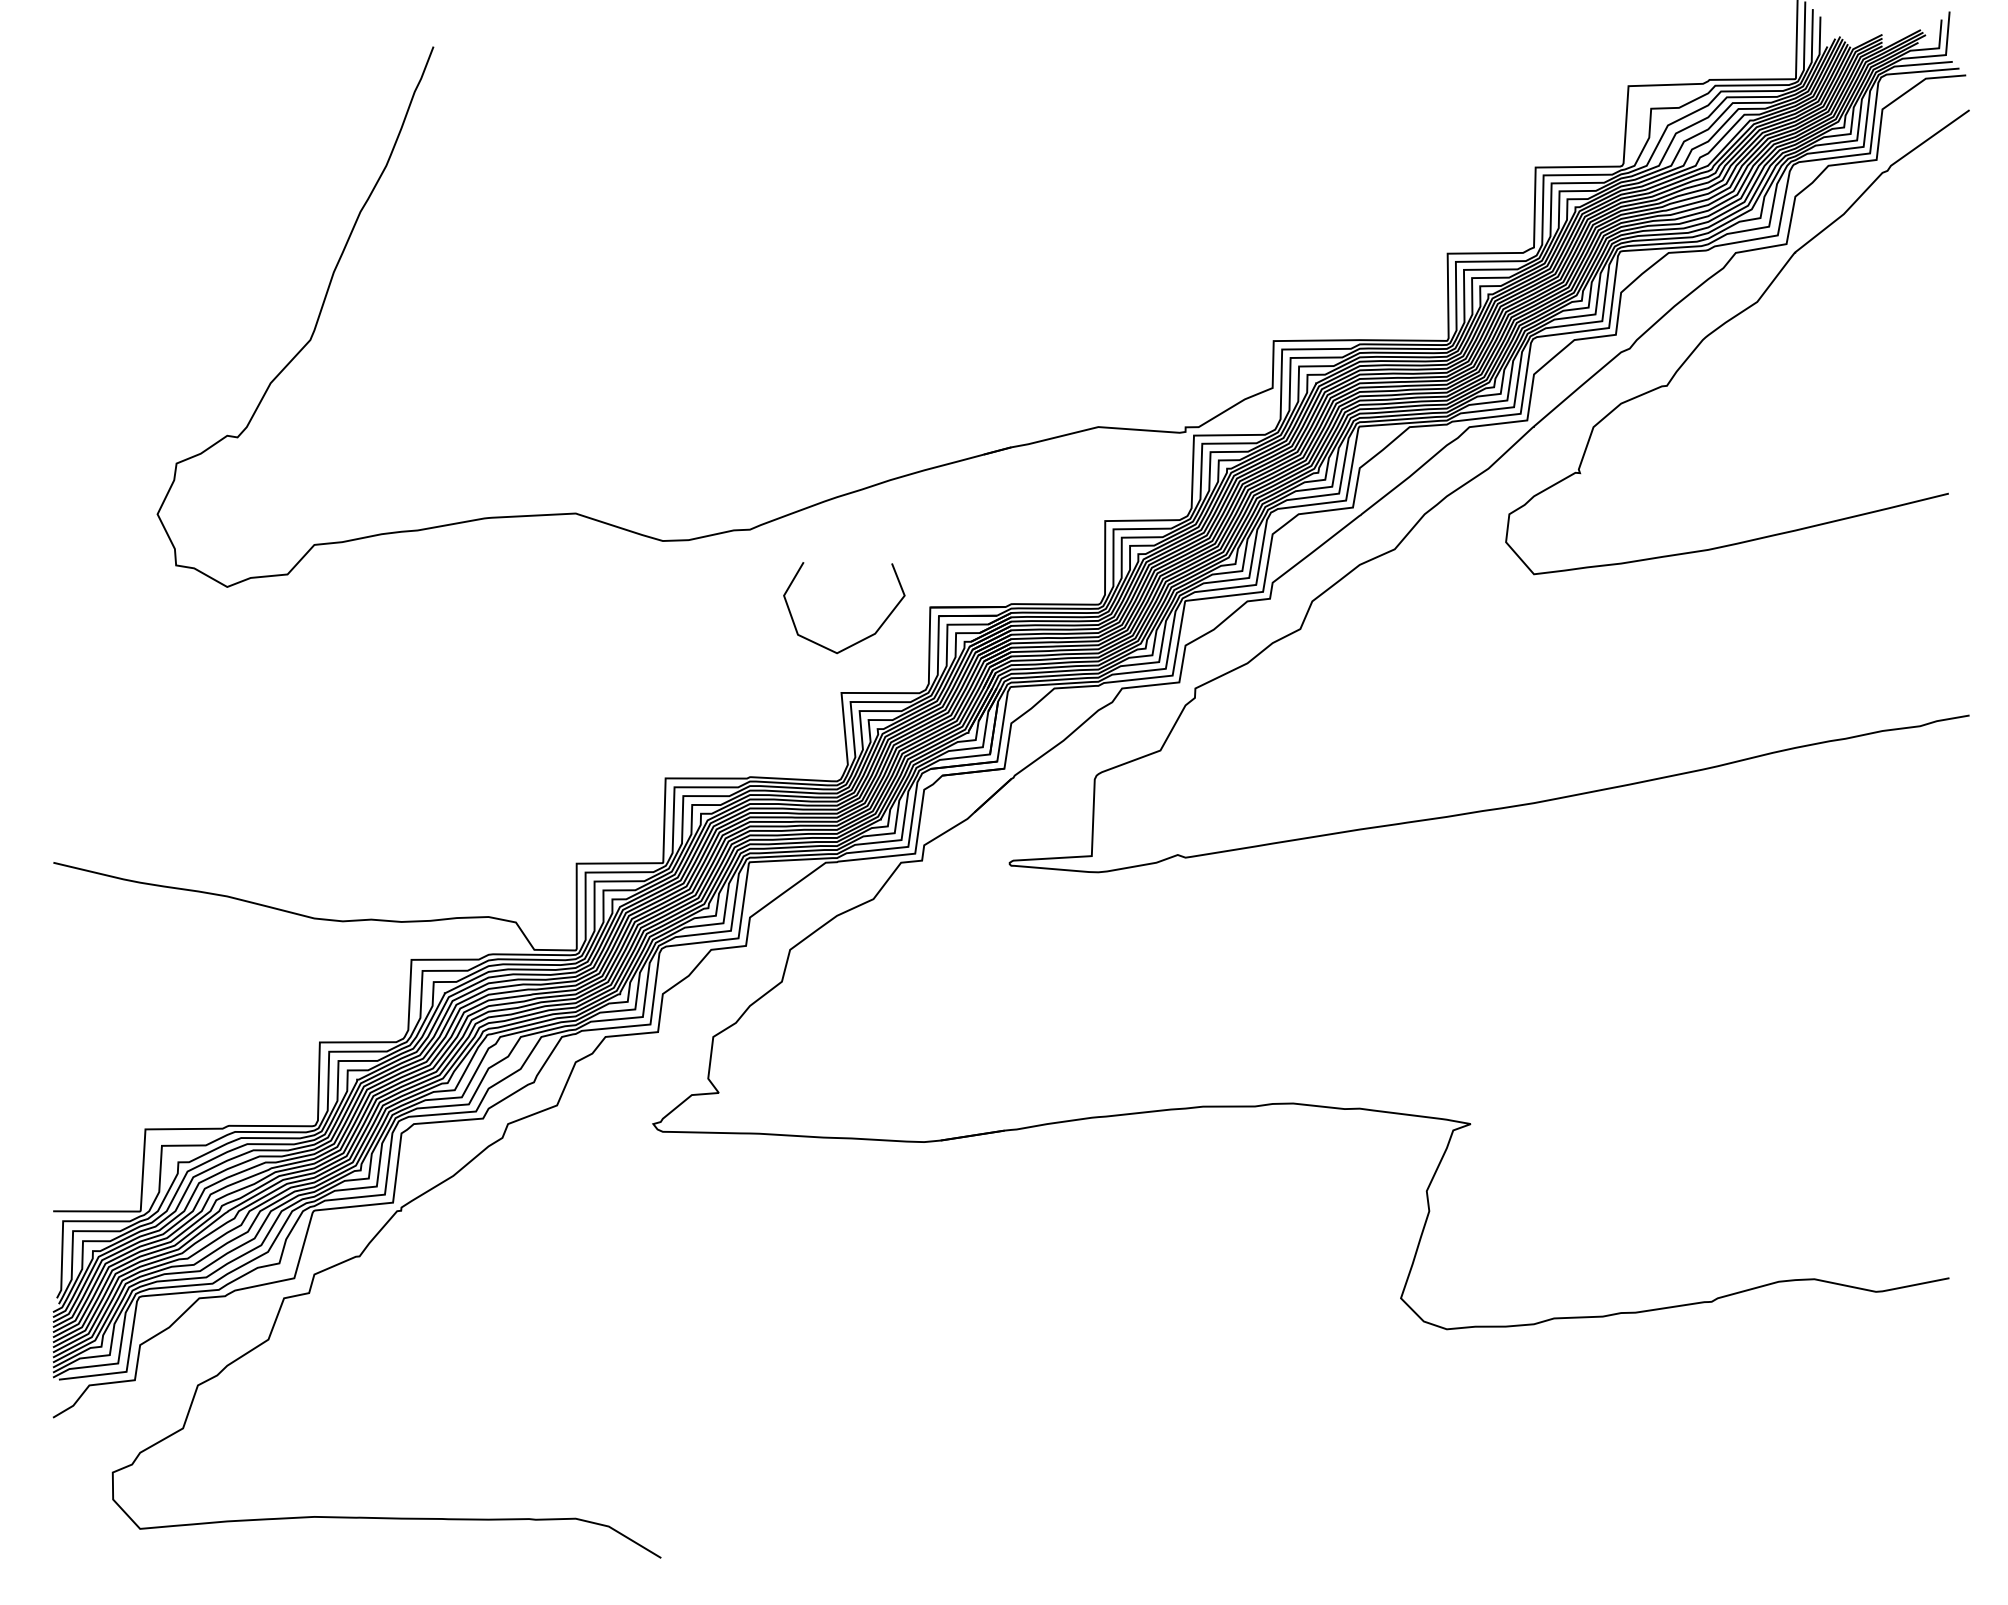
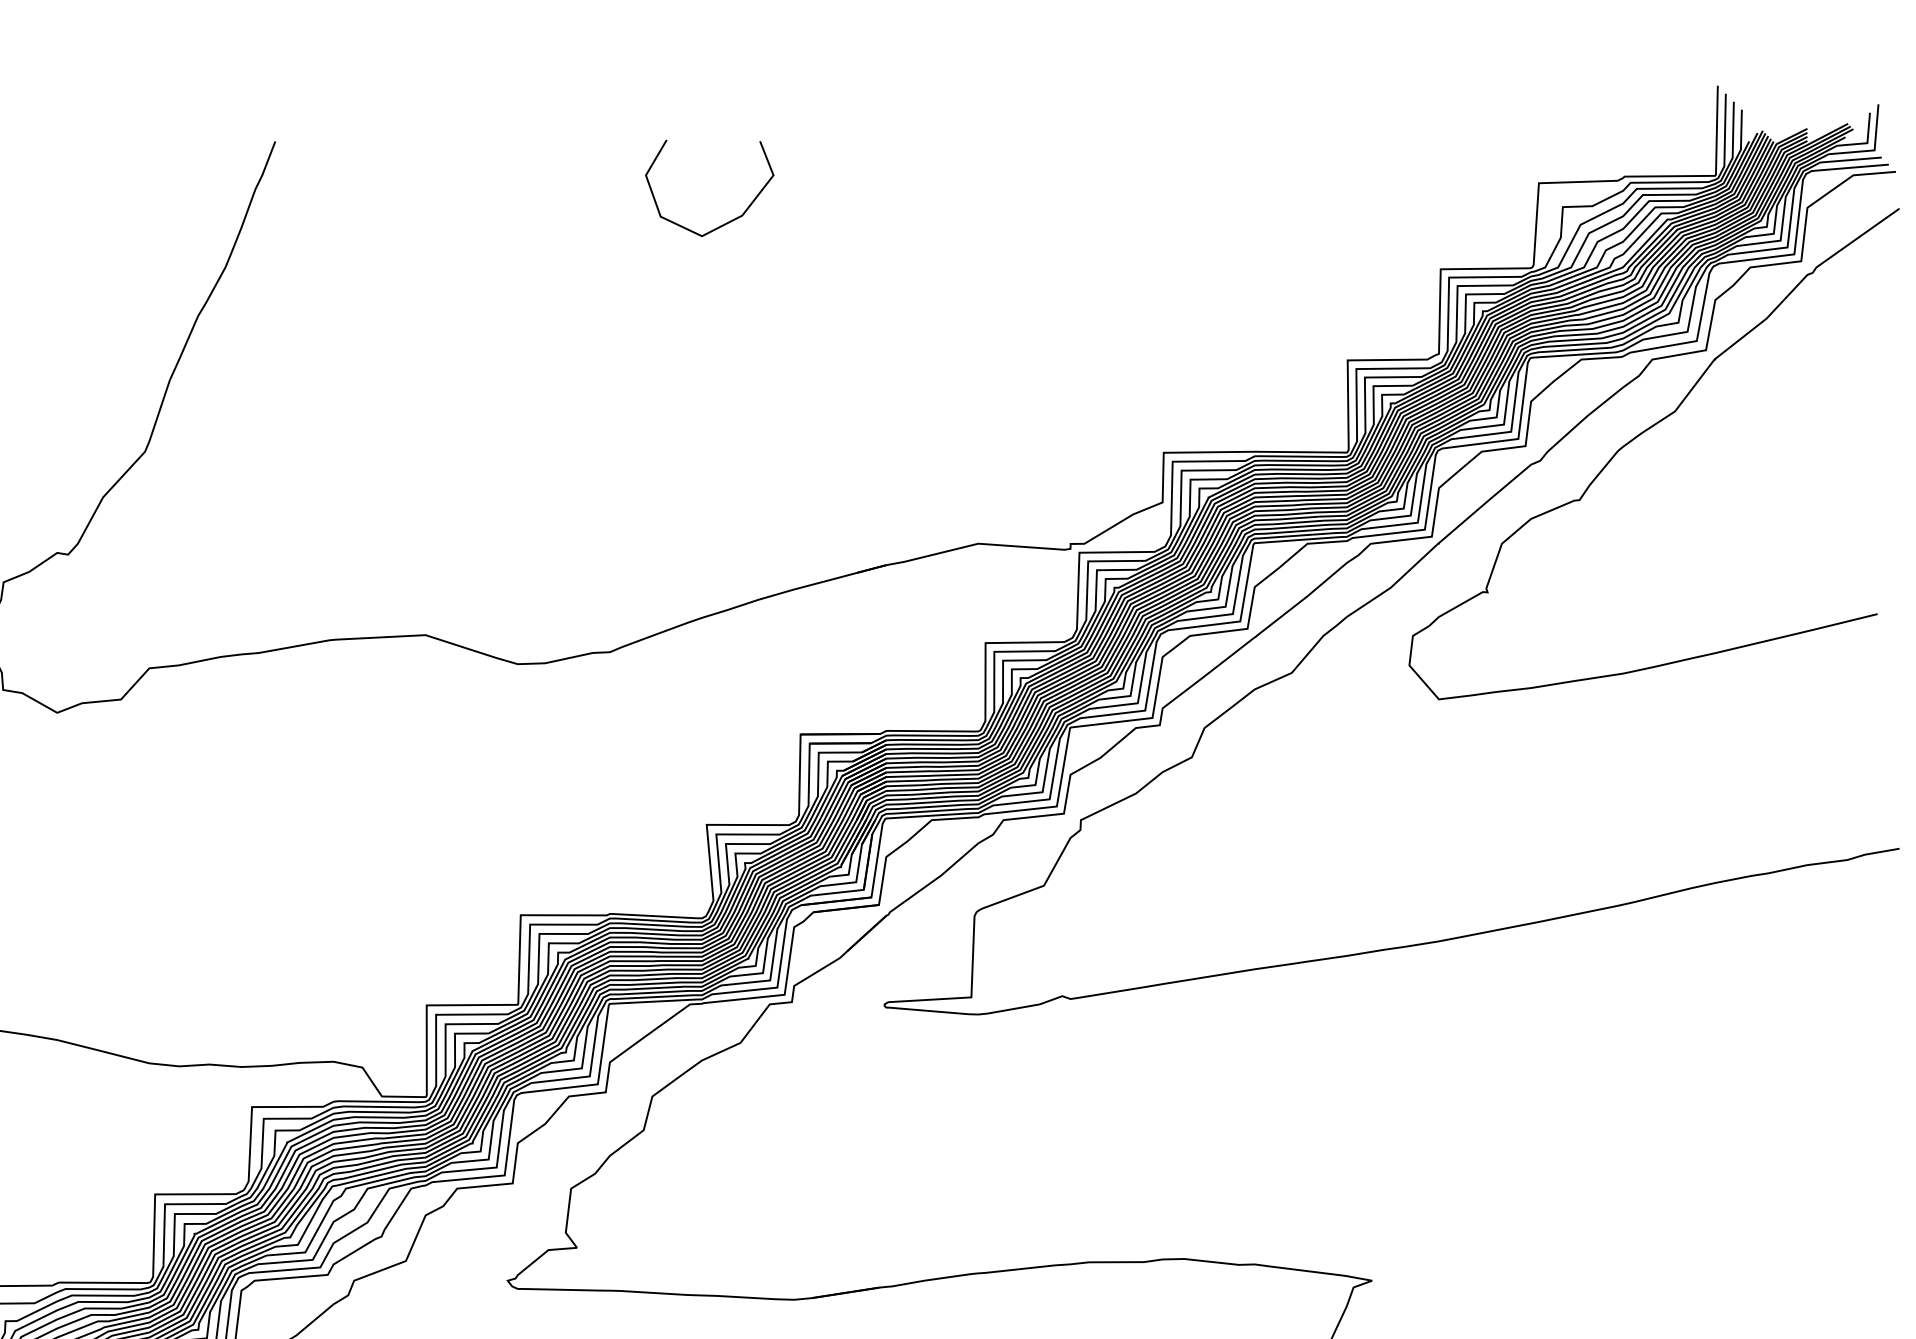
curve: (859, 640) -> (725, 222), moved

